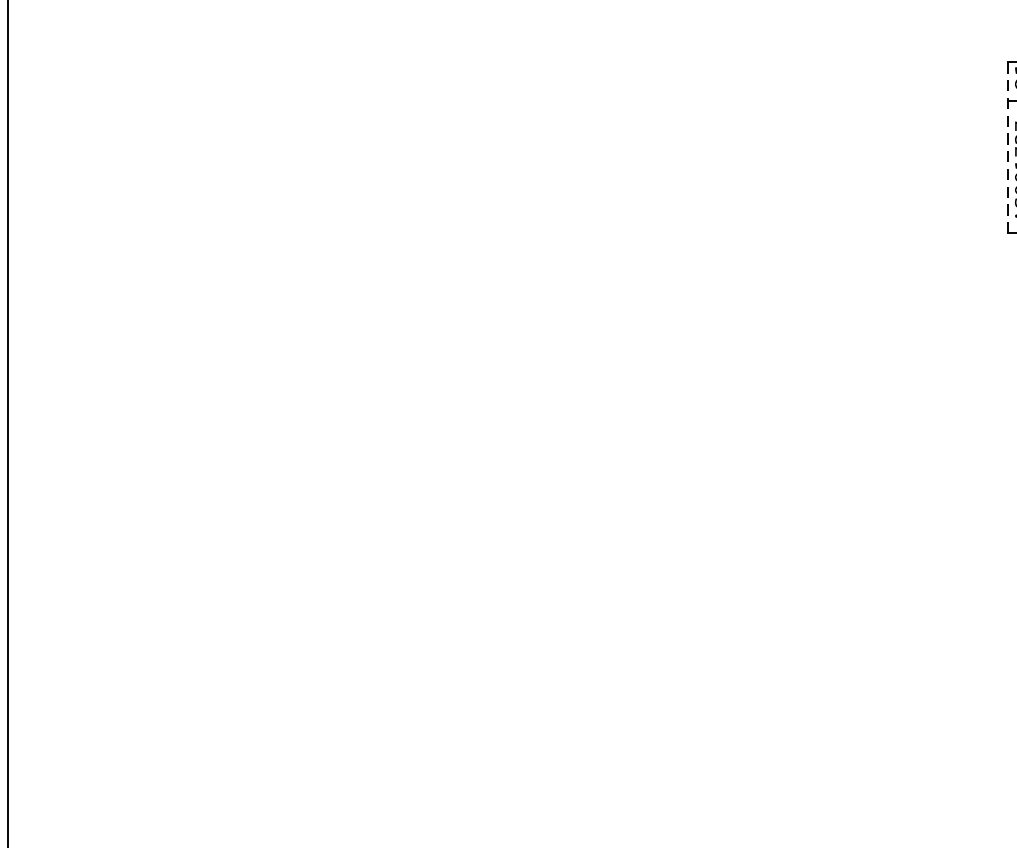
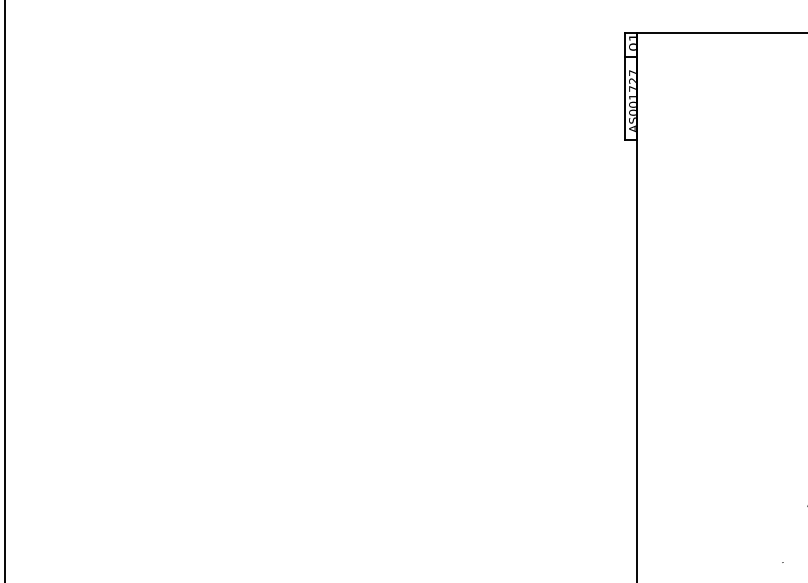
line: (1007, 146) -> (624, 85), dashed -> solid

